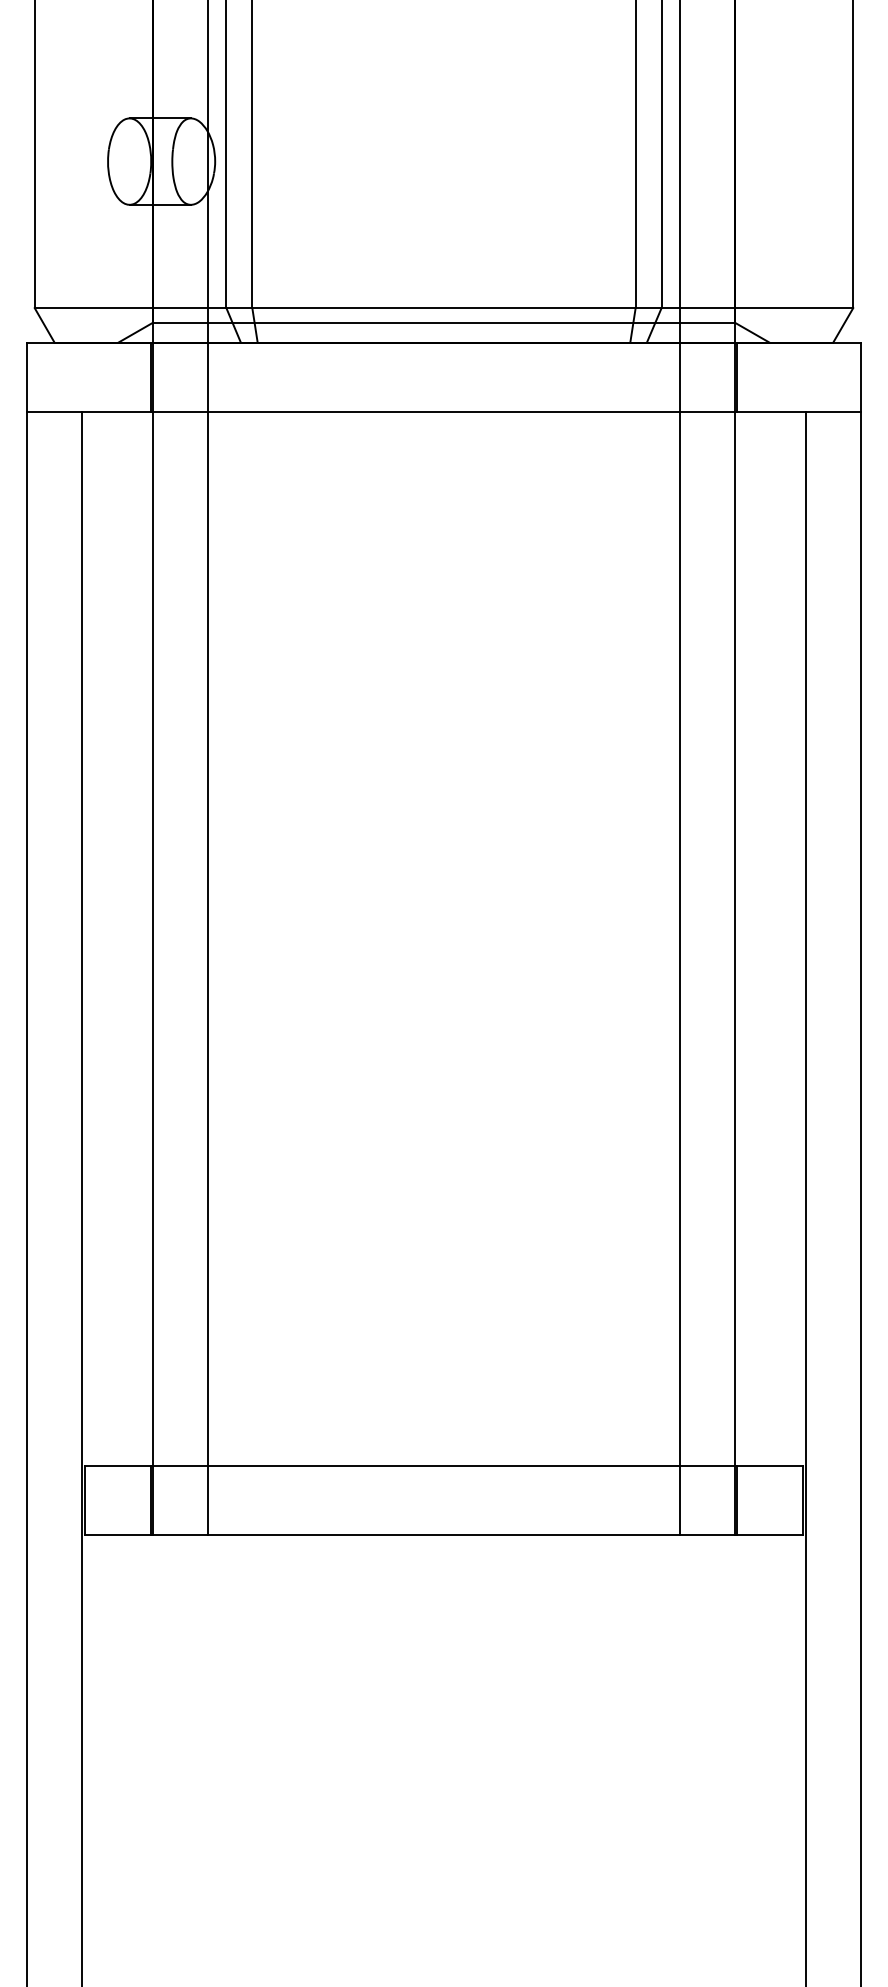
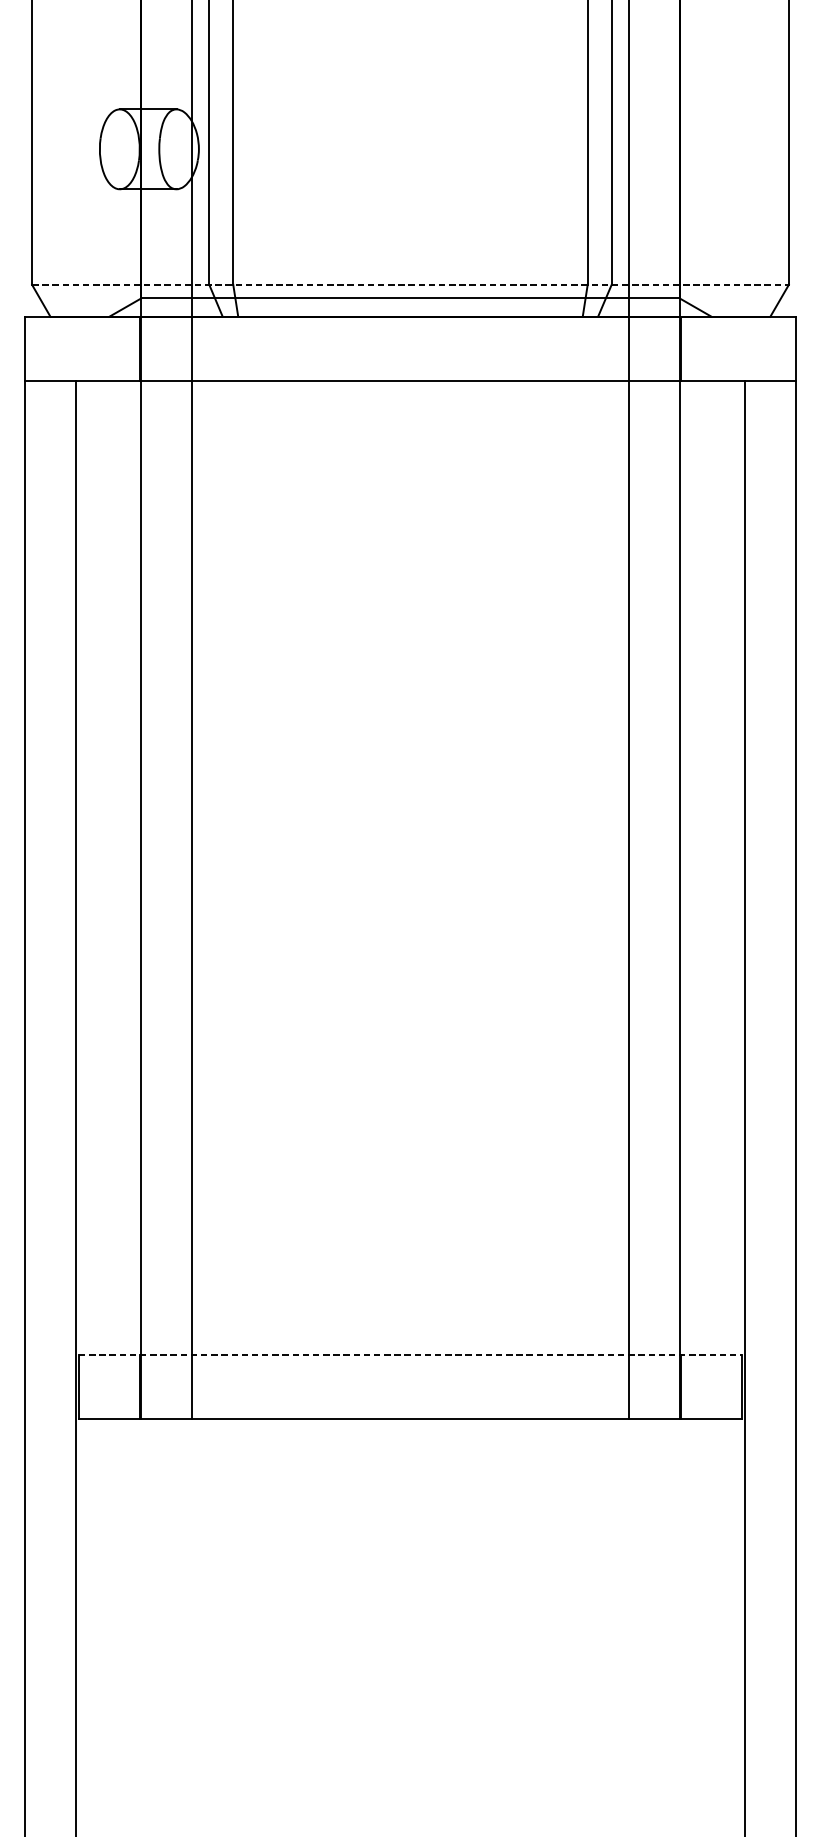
line: (444, 308) -> (410, 285), solid -> dashed
line: (443, 1466) -> (410, 1355), solid -> dashed

